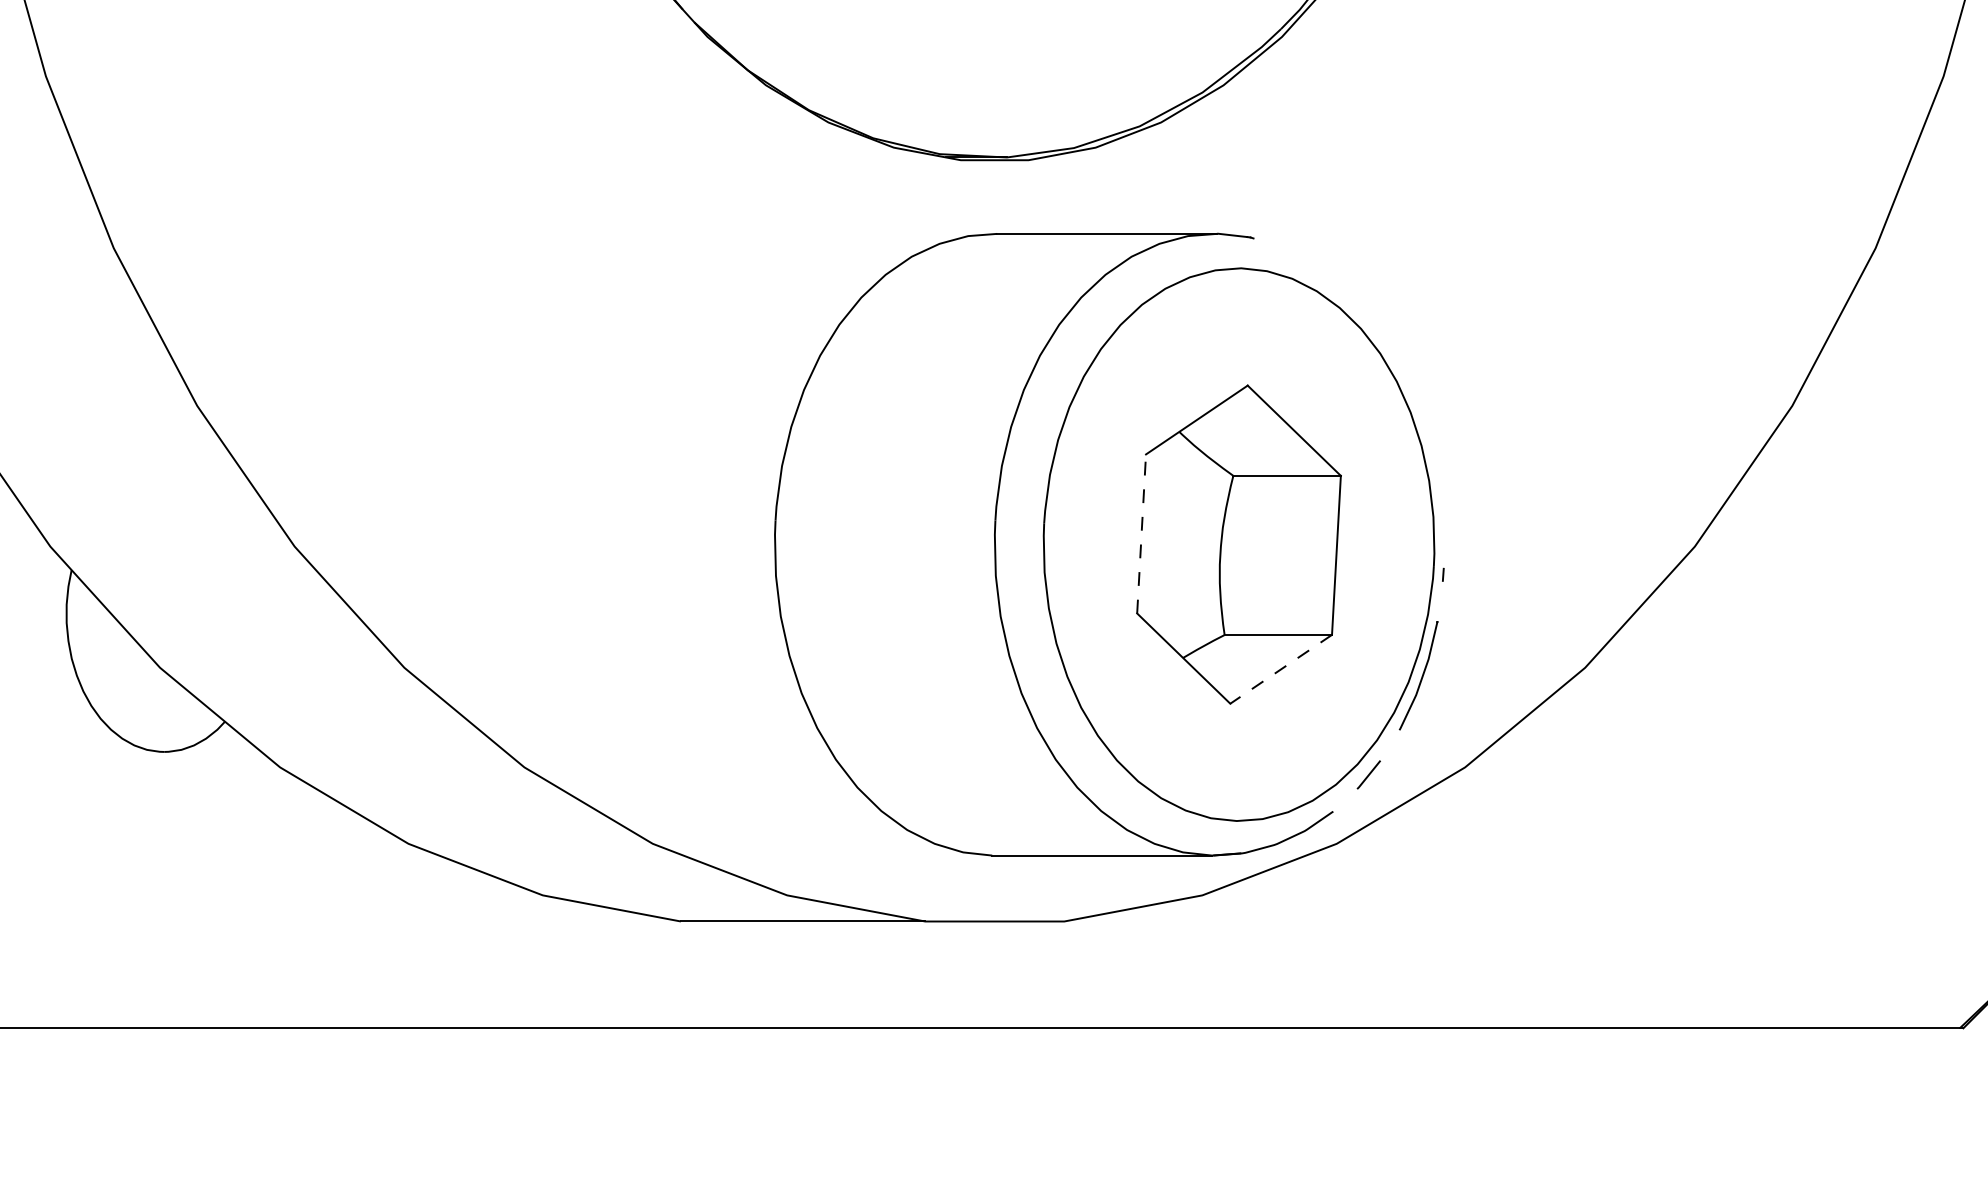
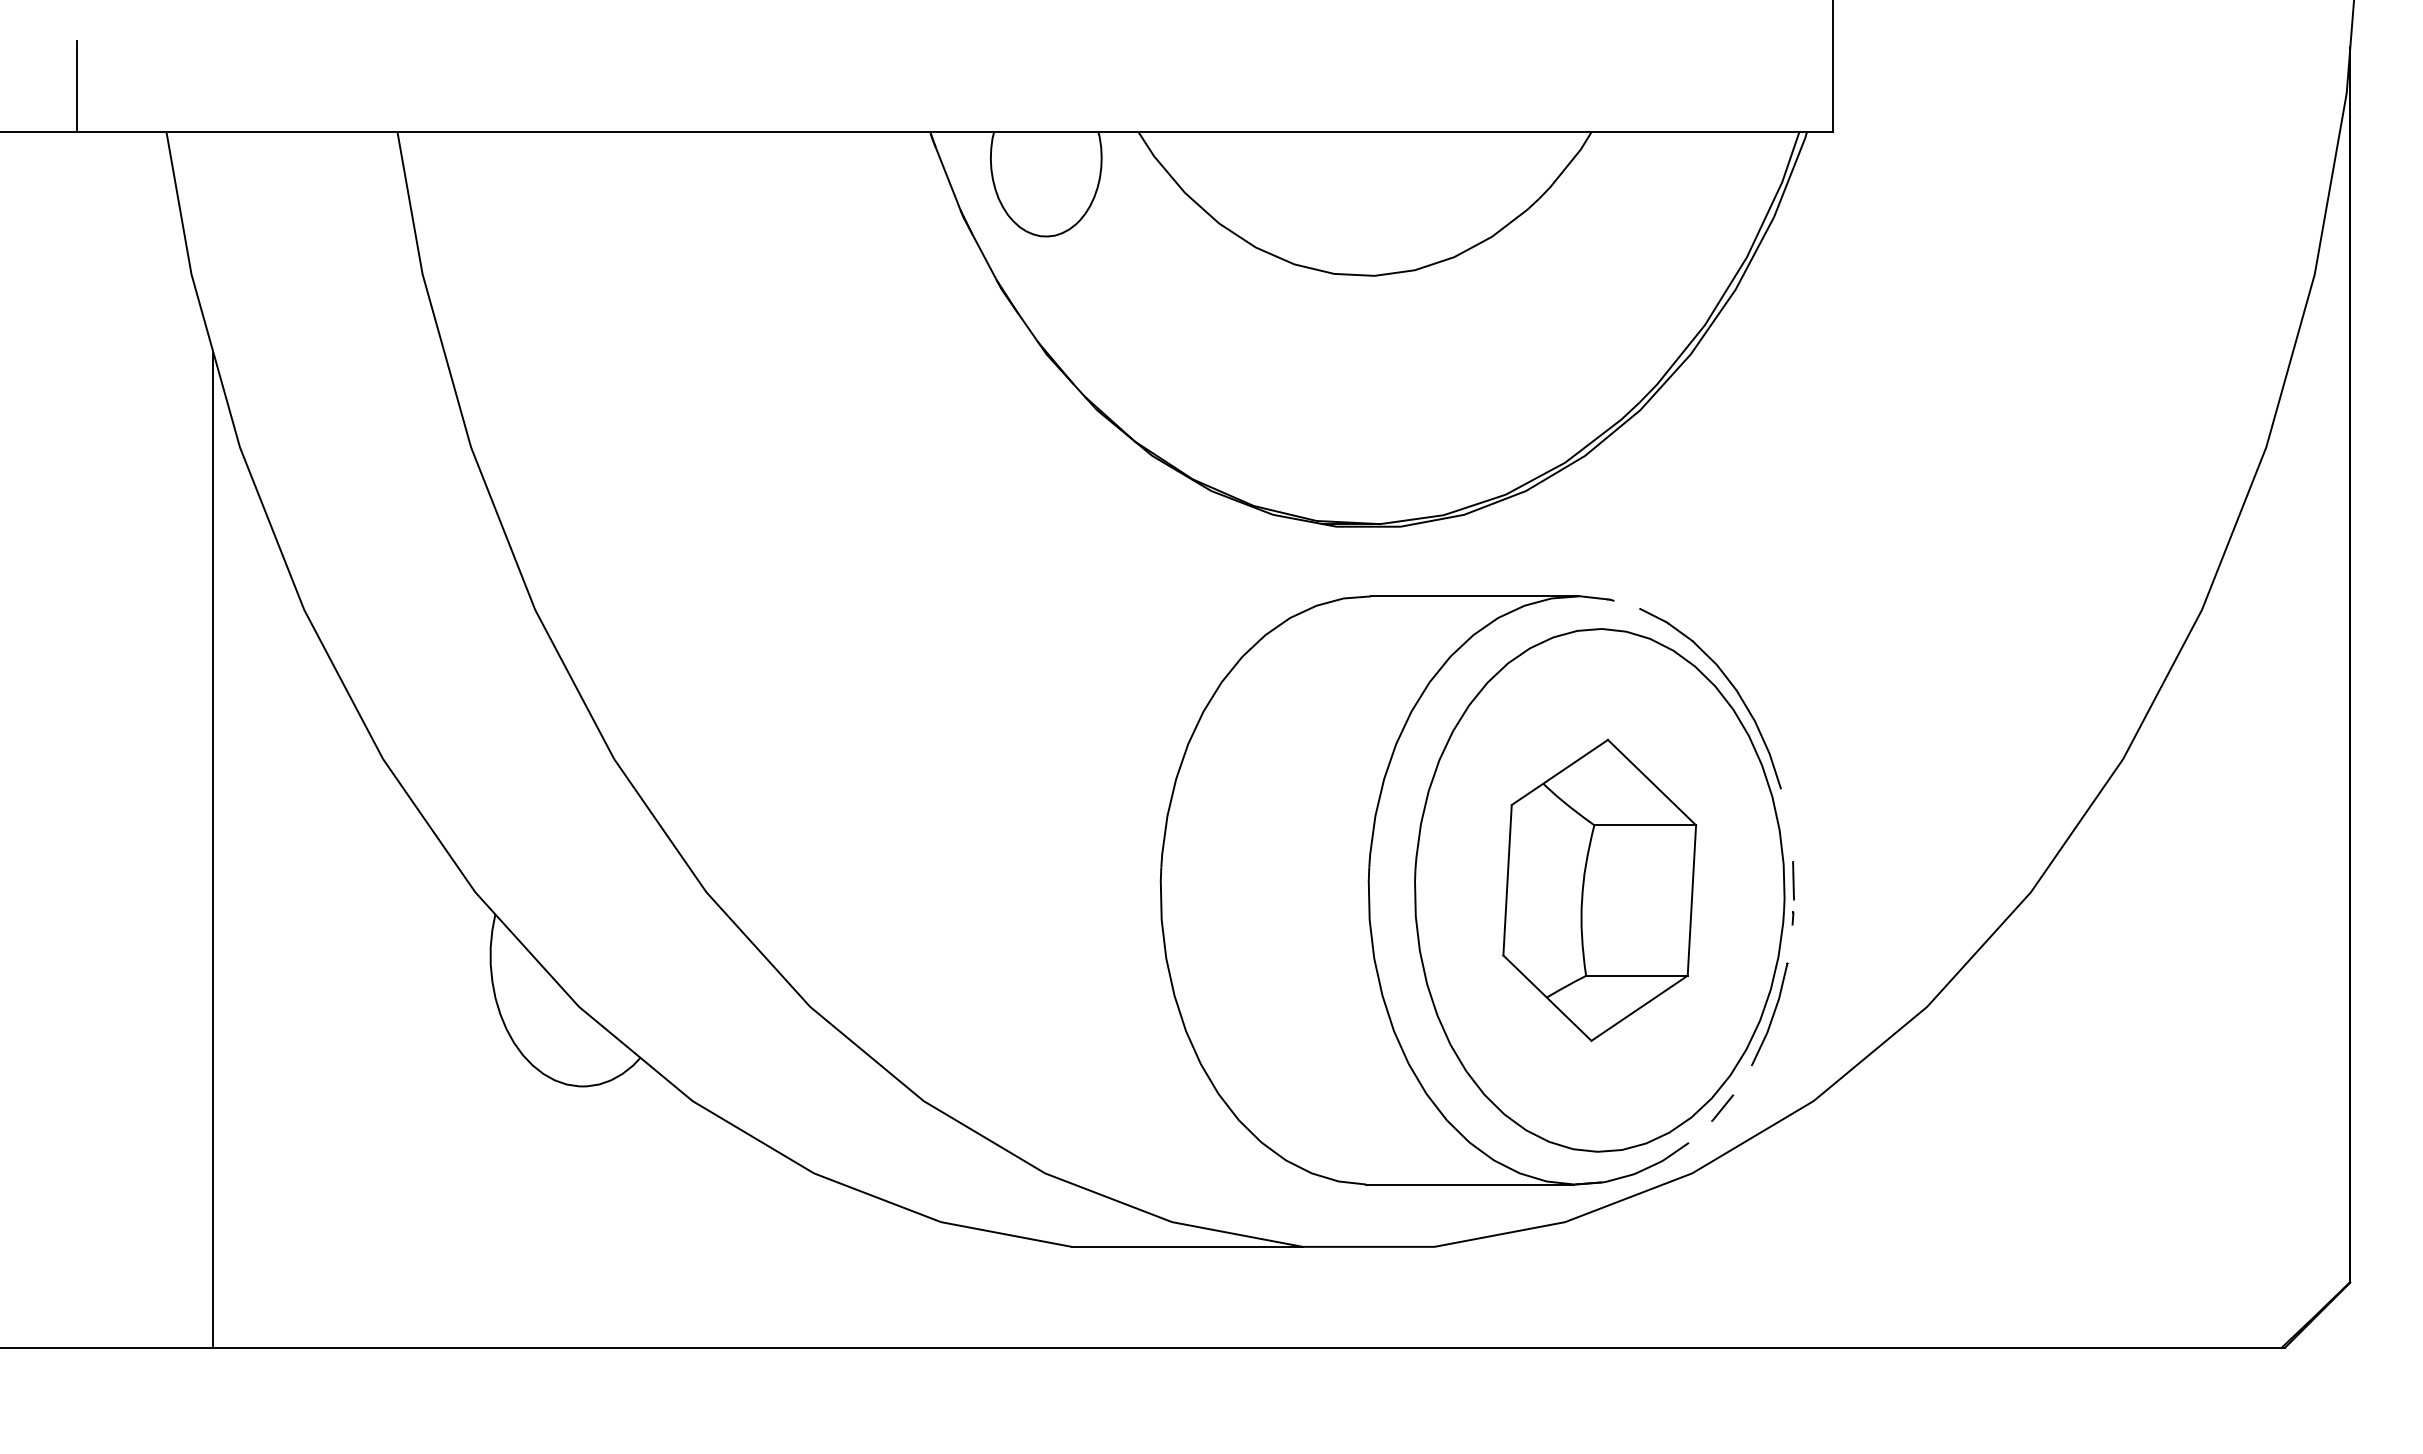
part: (1377, 327) -> (1730, 684), added
line: (1141, 533) -> (1507, 879), dashed -> solid
line: (1443, 534) -> (1793, 880), added
line: (1281, 669) -> (1639, 1008), dashed -> solid

